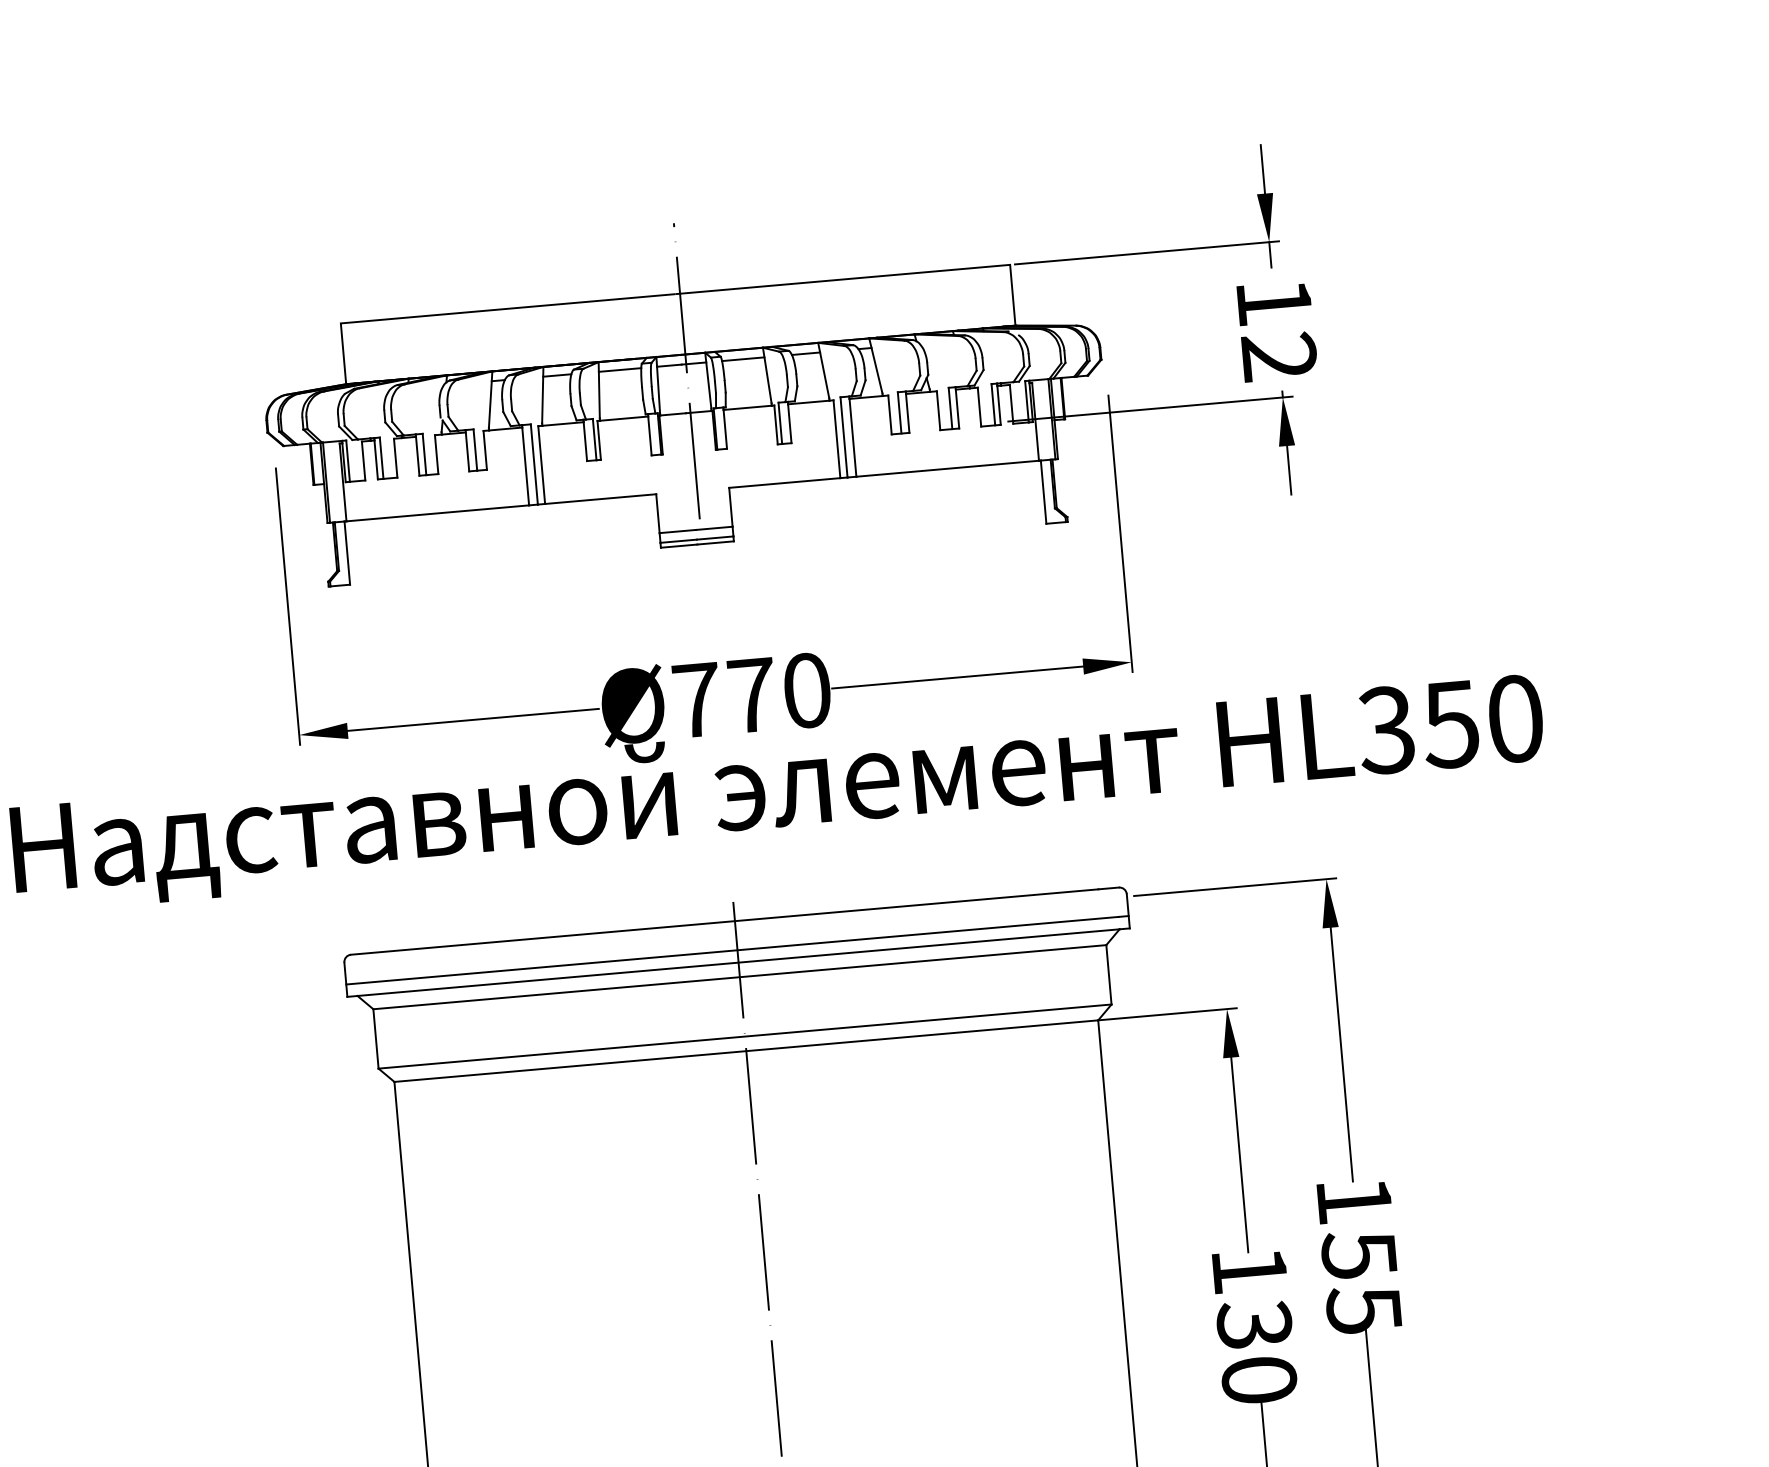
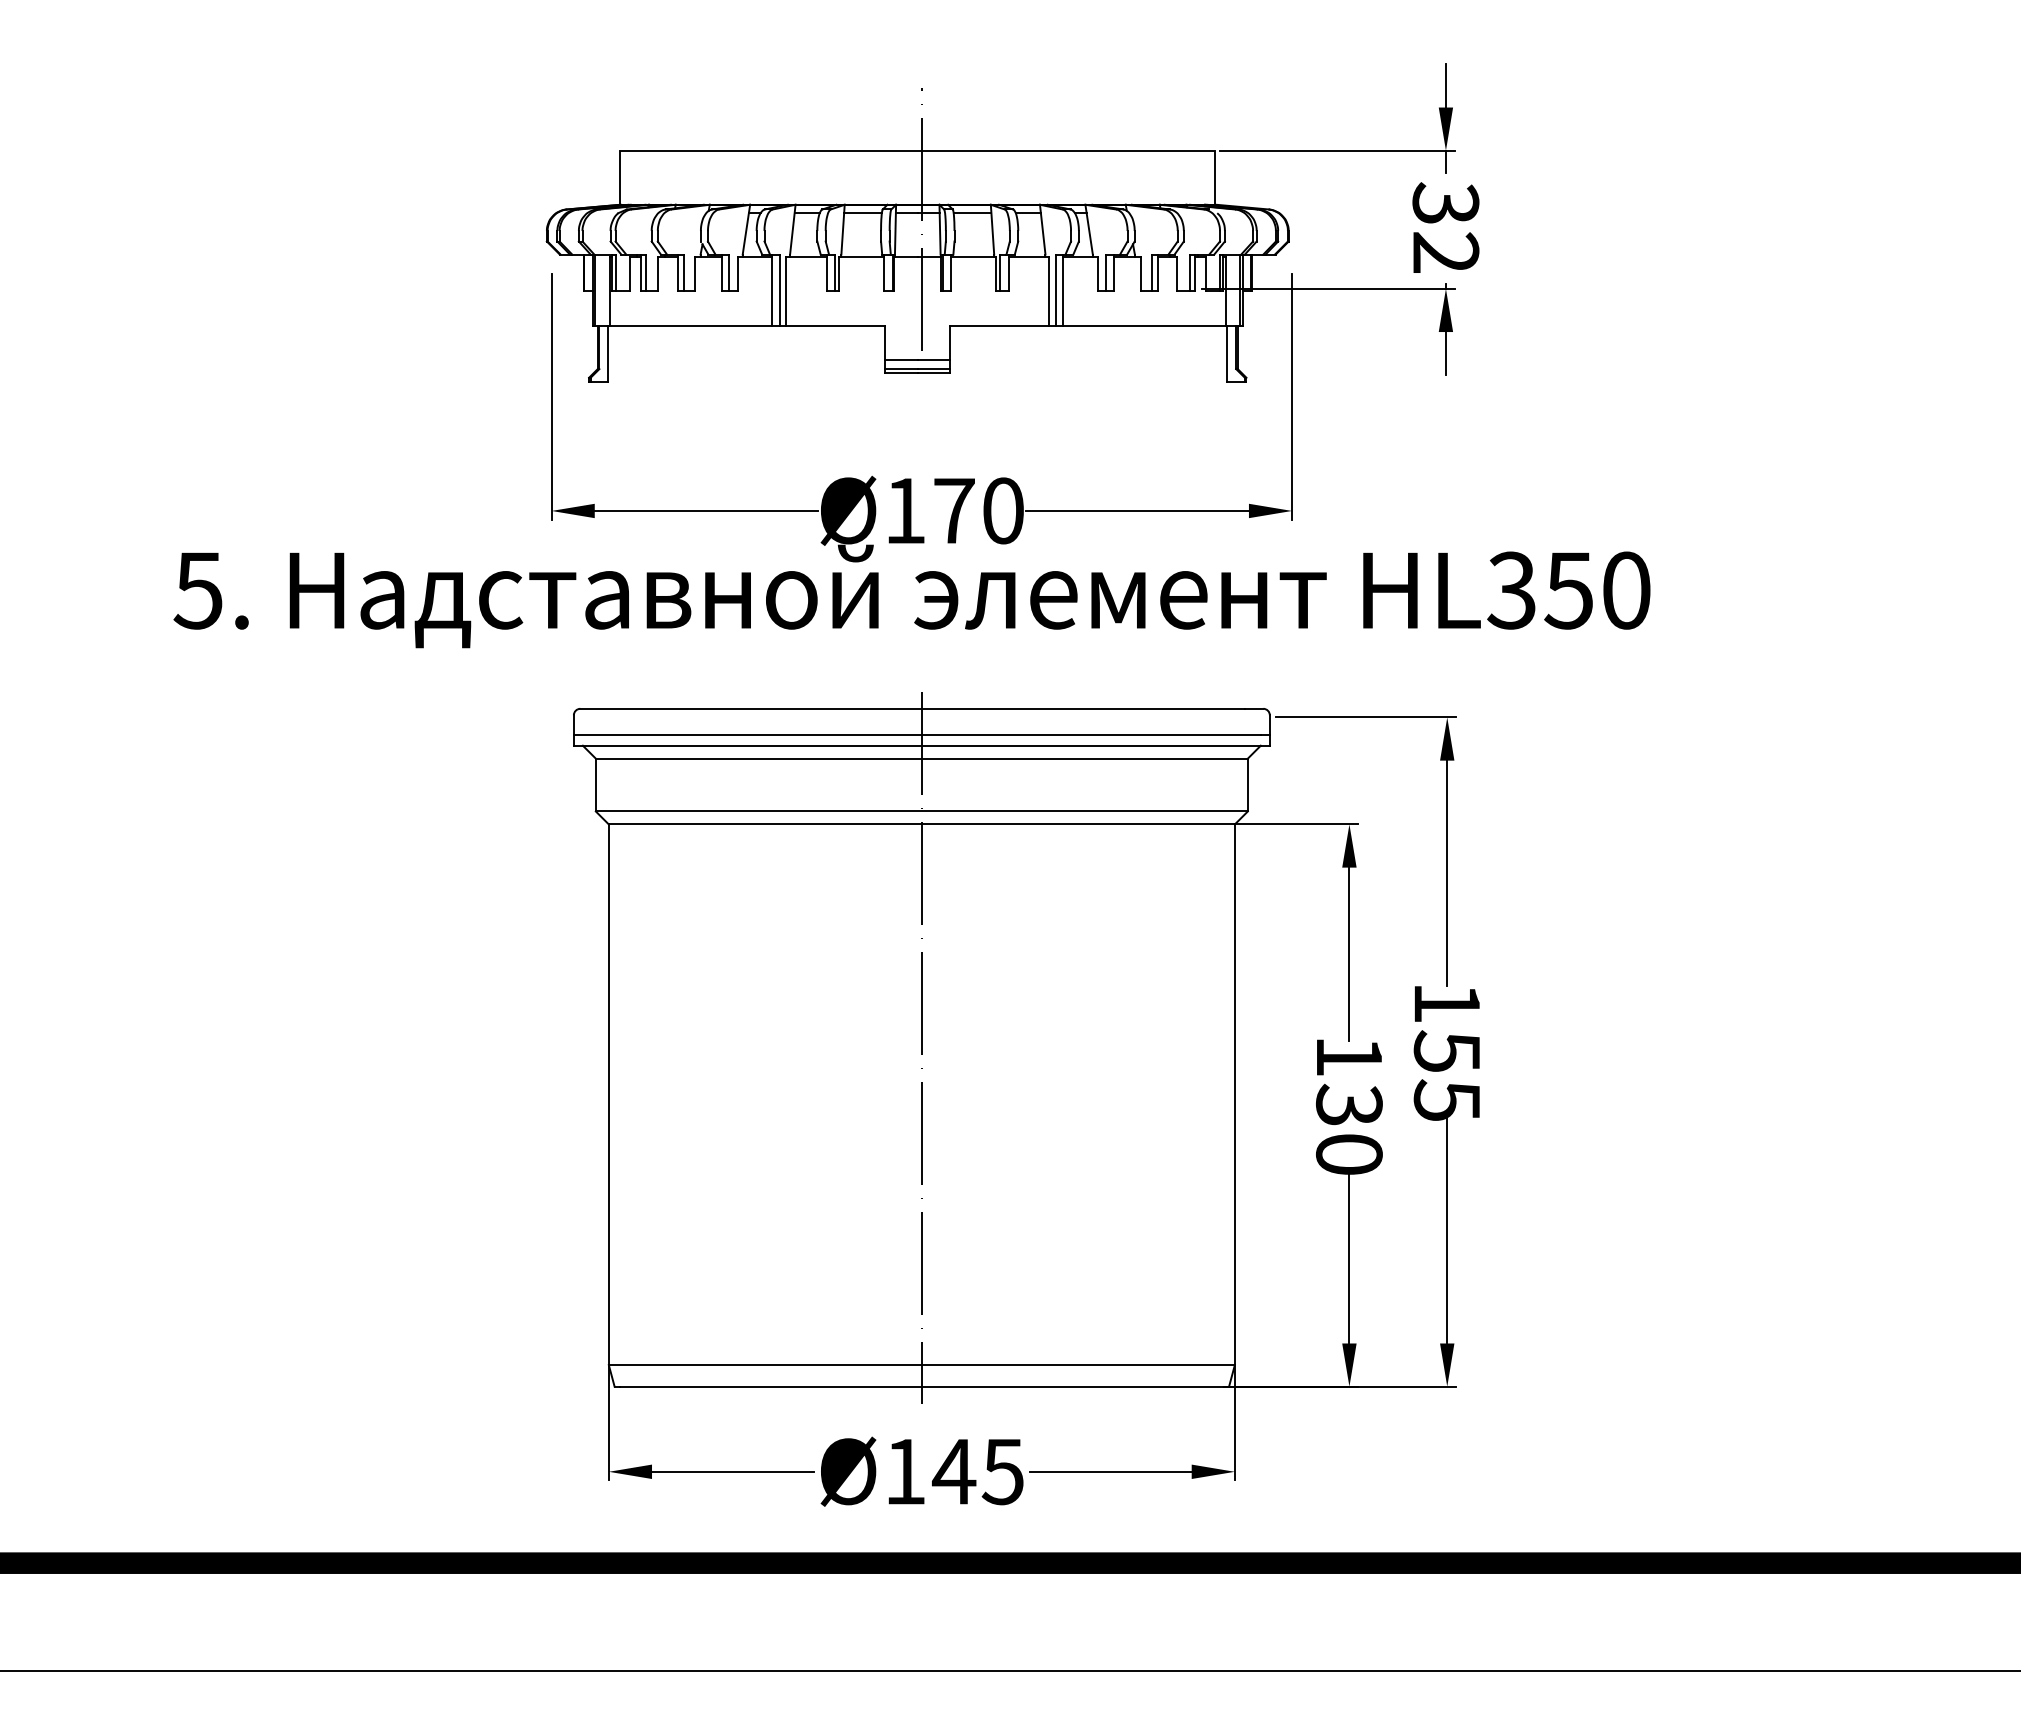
text: (1273, 300) -> (1445, 202), 12 -> 32
text: (697, 699) -> (905, 510), Ø770 -> Ø170

